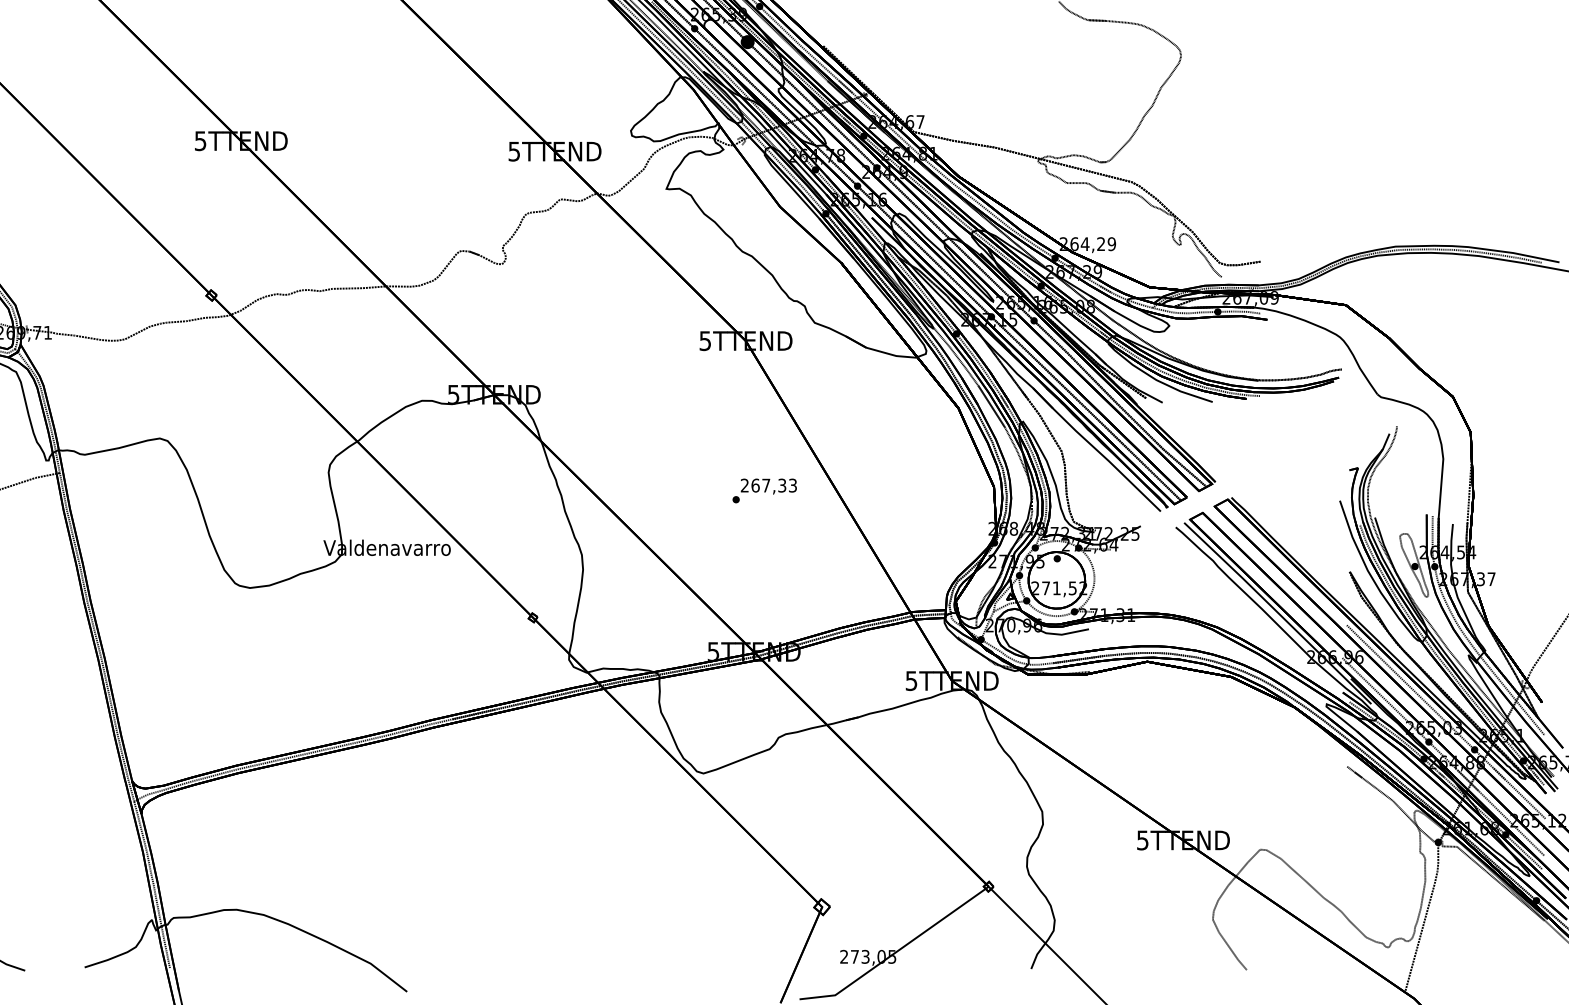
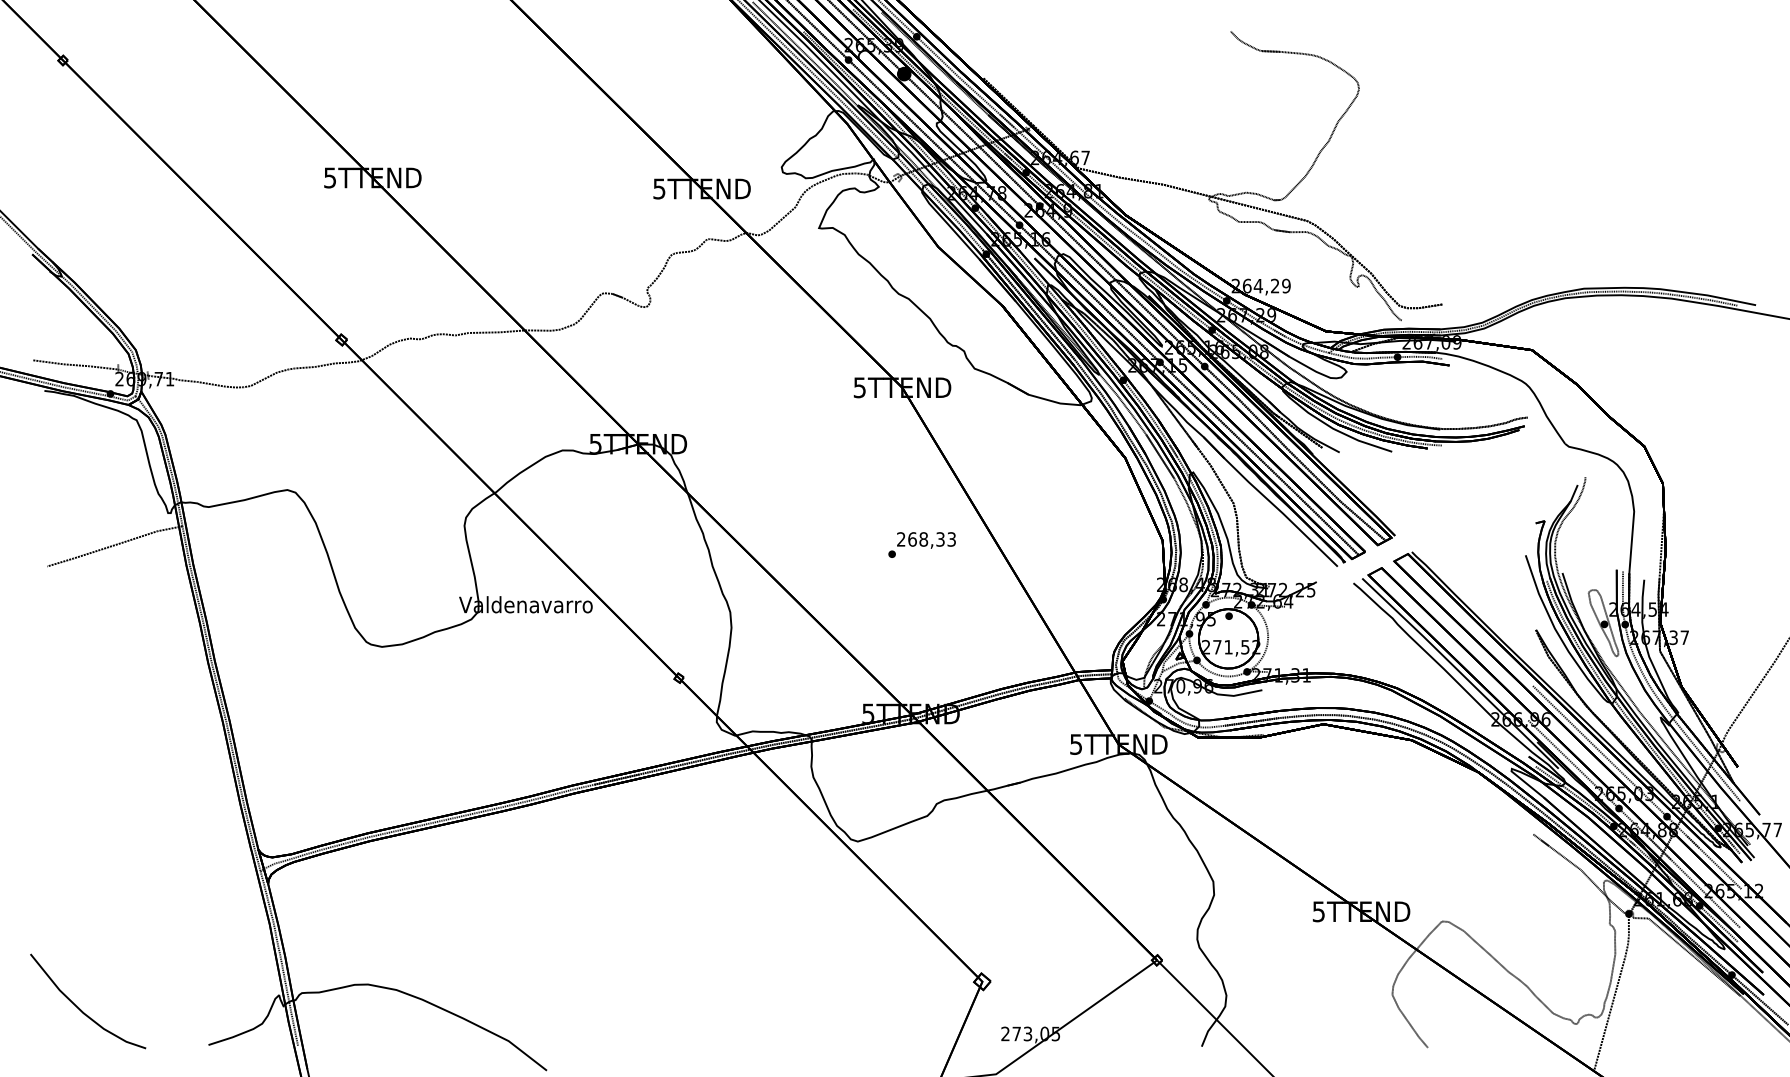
text: (766, 485) -> (923, 539), 267,33 -> 268,33

